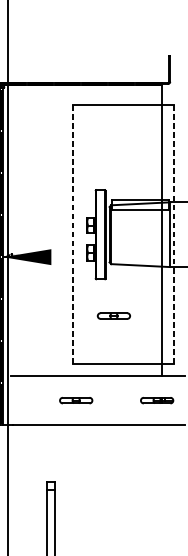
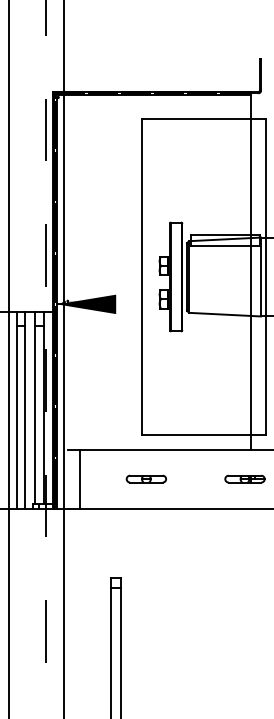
line: (72, 235) -> (142, 277), dashed -> solid
line: (173, 235) -> (265, 277), dashed -> solid
part: (113, 315) -> (191, 375), removed
line: (21, 400) -> (79, 478), added

